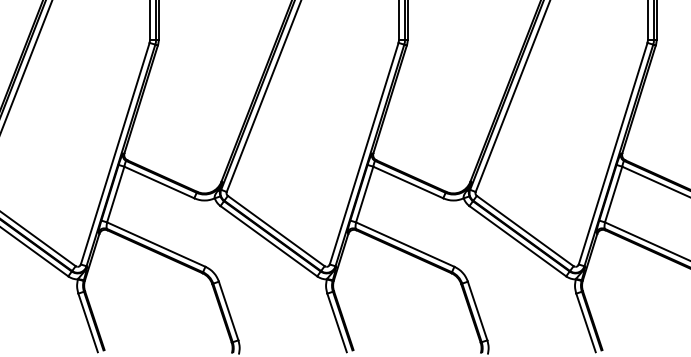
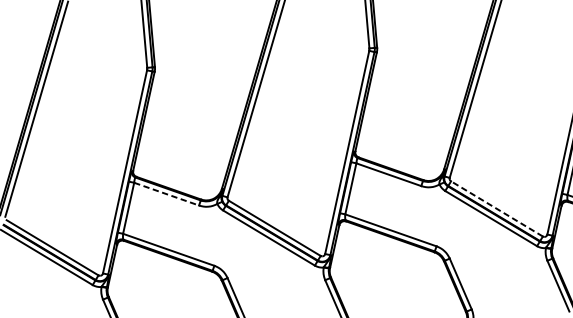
line: (159, 182) -> (166, 194), solid -> dashed
line: (525, 231) -> (497, 209), solid -> dashed

